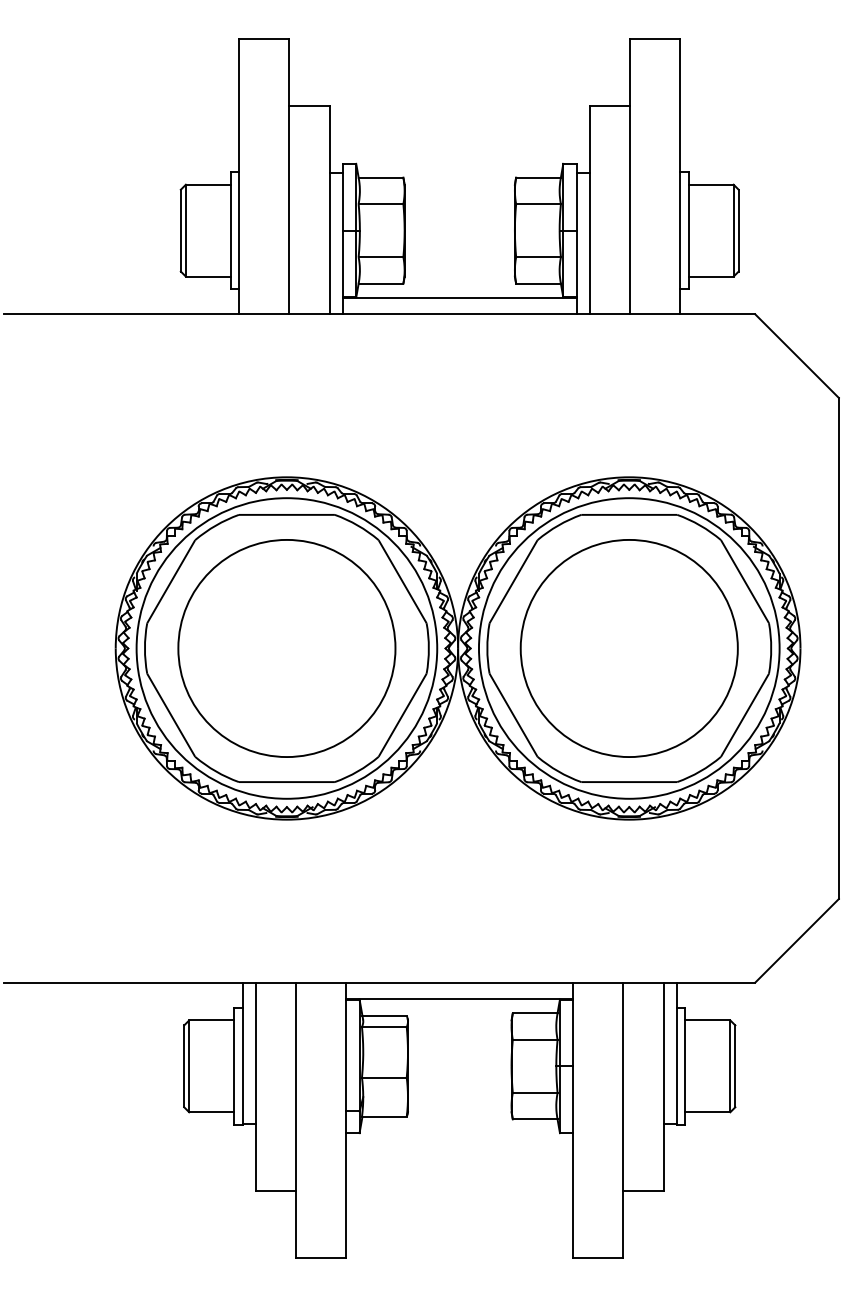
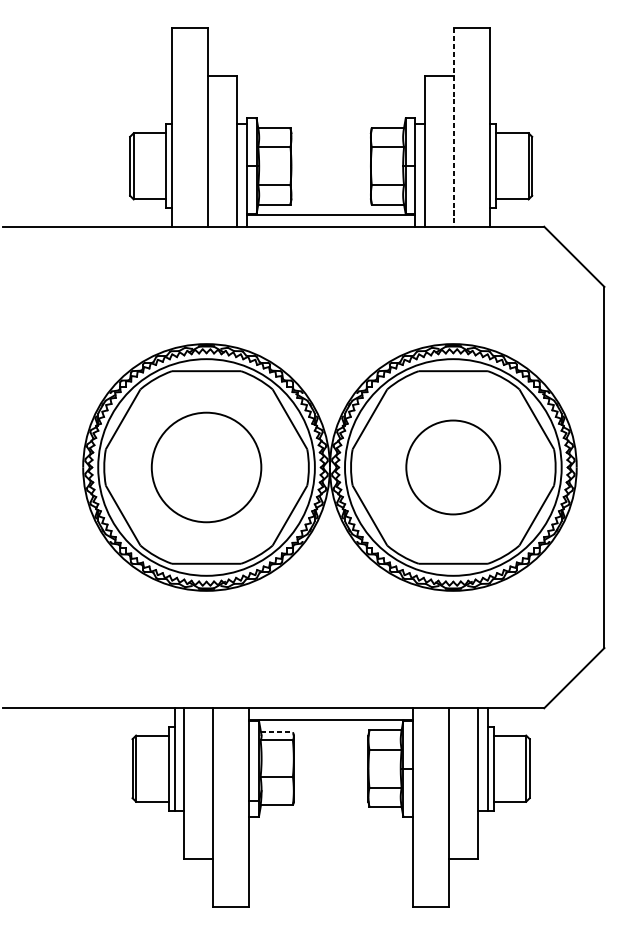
line: (630, 176) -> (454, 127), solid -> dashed
circle: (286, 648) -> (206, 467), size x0.7
circle: (628, 648) -> (452, 467), size x0.6
line: (385, 1015) -> (277, 732), solid -> dashed

